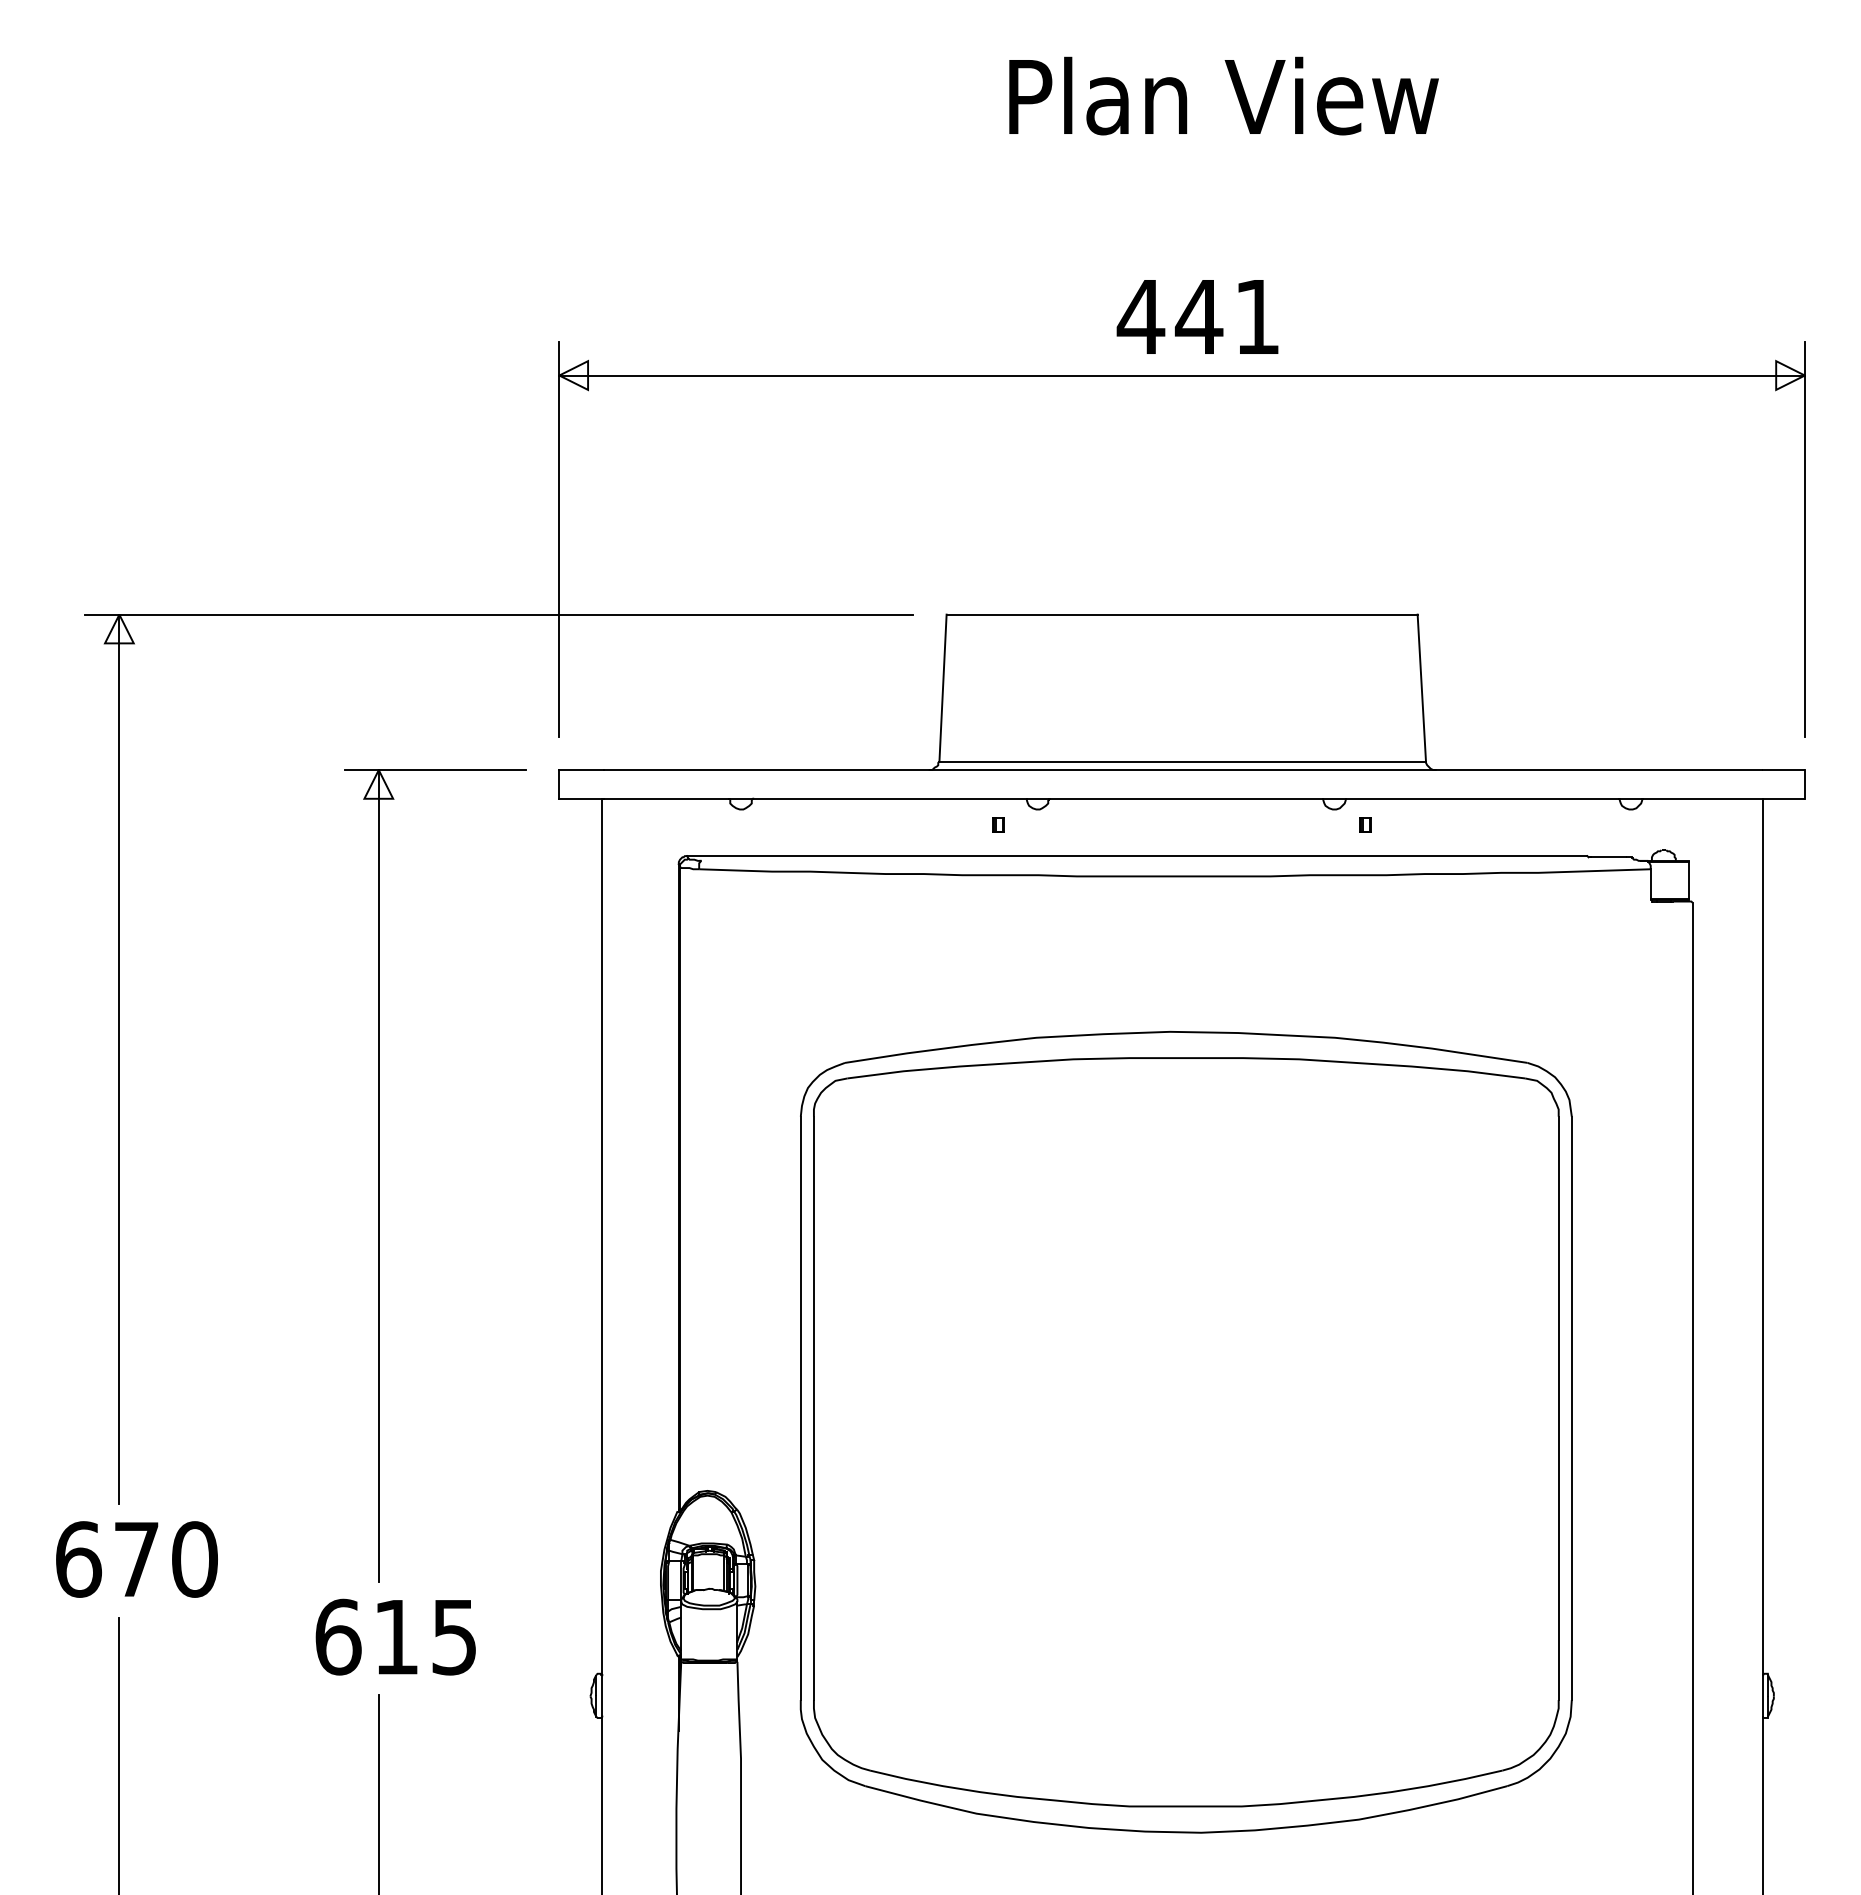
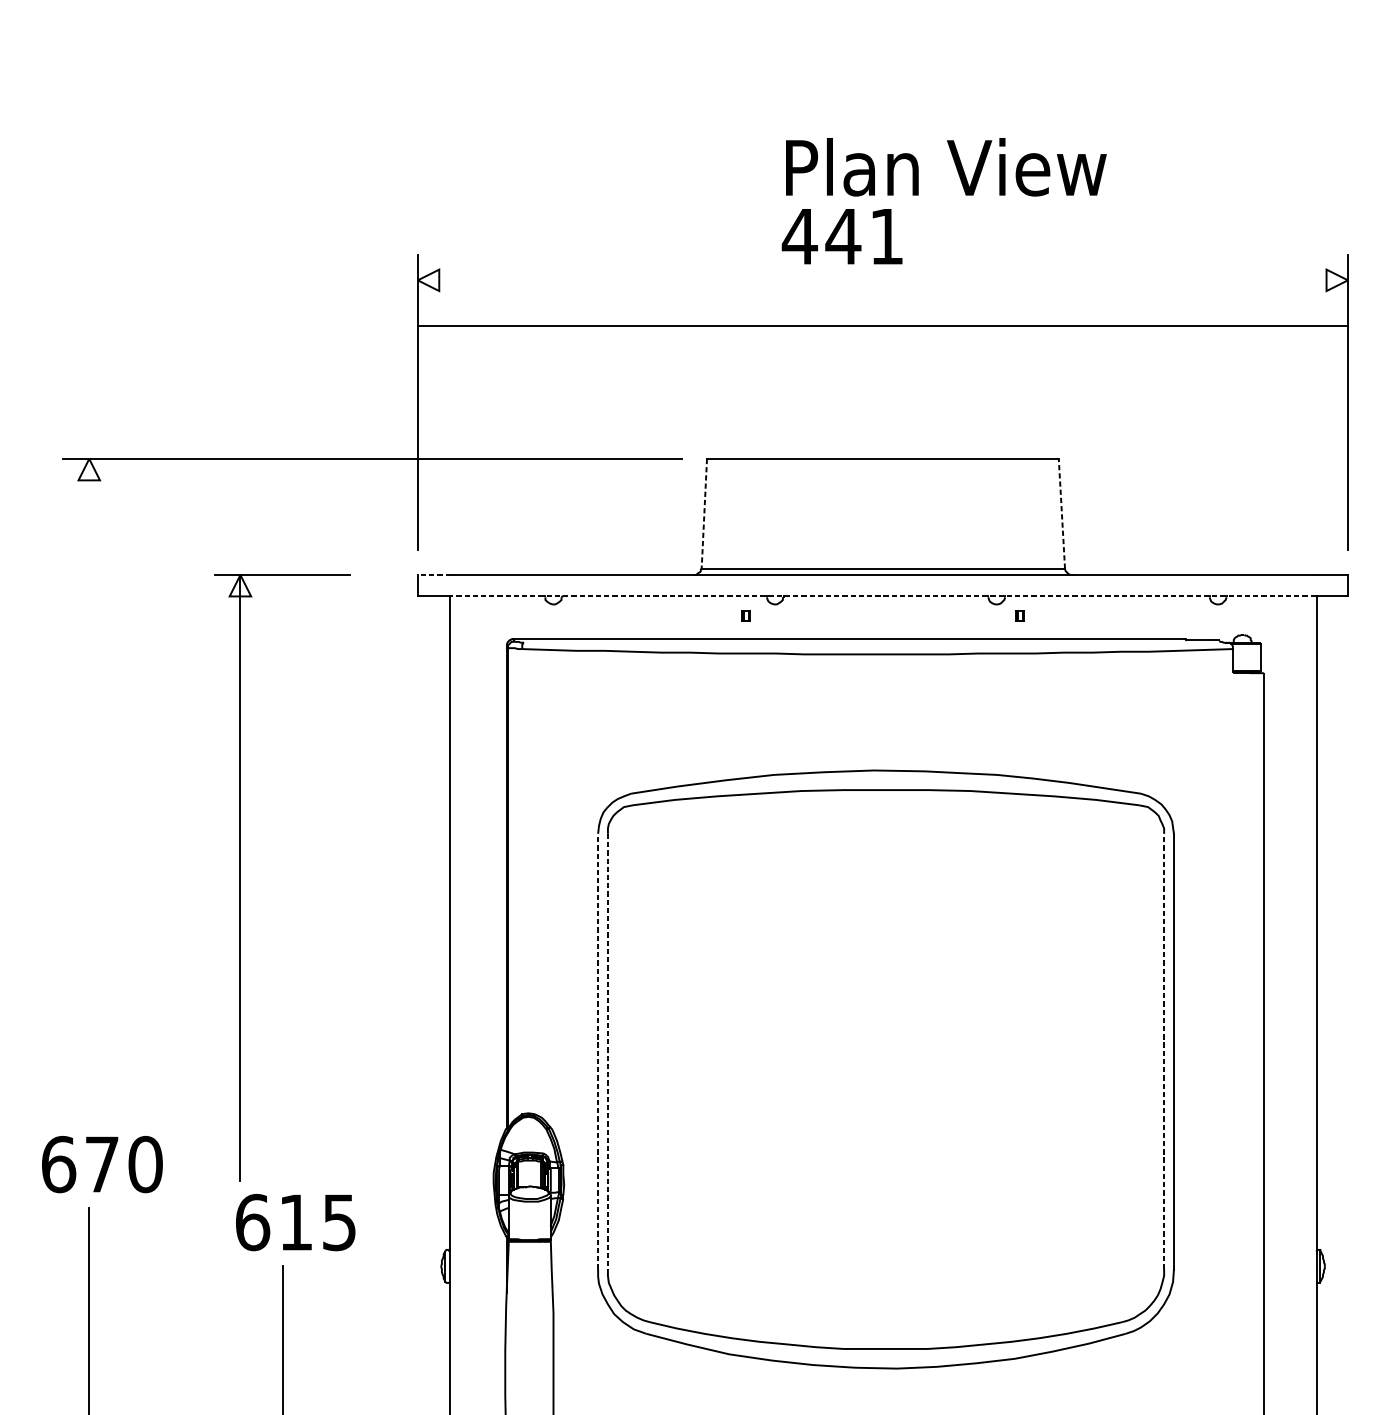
text: (1223, 95) -> (945, 166), moved
text: (1197, 316) -> (842, 236), moved
line: (1181, 375) -> (882, 325), moved
line: (943, 688) -> (704, 514), solid -> dashed
line: (1421, 688) -> (1061, 514), solid -> dashed
line: (580, 770) -> (433, 575), solid -> dashed
line: (1182, 798) -> (883, 596), solid -> dashed
line: (119, 1059) -> (89, 791), removed
part: (379, 1175) -> (240, 877), moved
line: (800, 1408) -> (597, 1051), solid -> dashed
line: (813, 1408) -> (607, 1051), solid -> dashed
line: (1558, 1408) -> (1163, 1051), solid -> dashed

